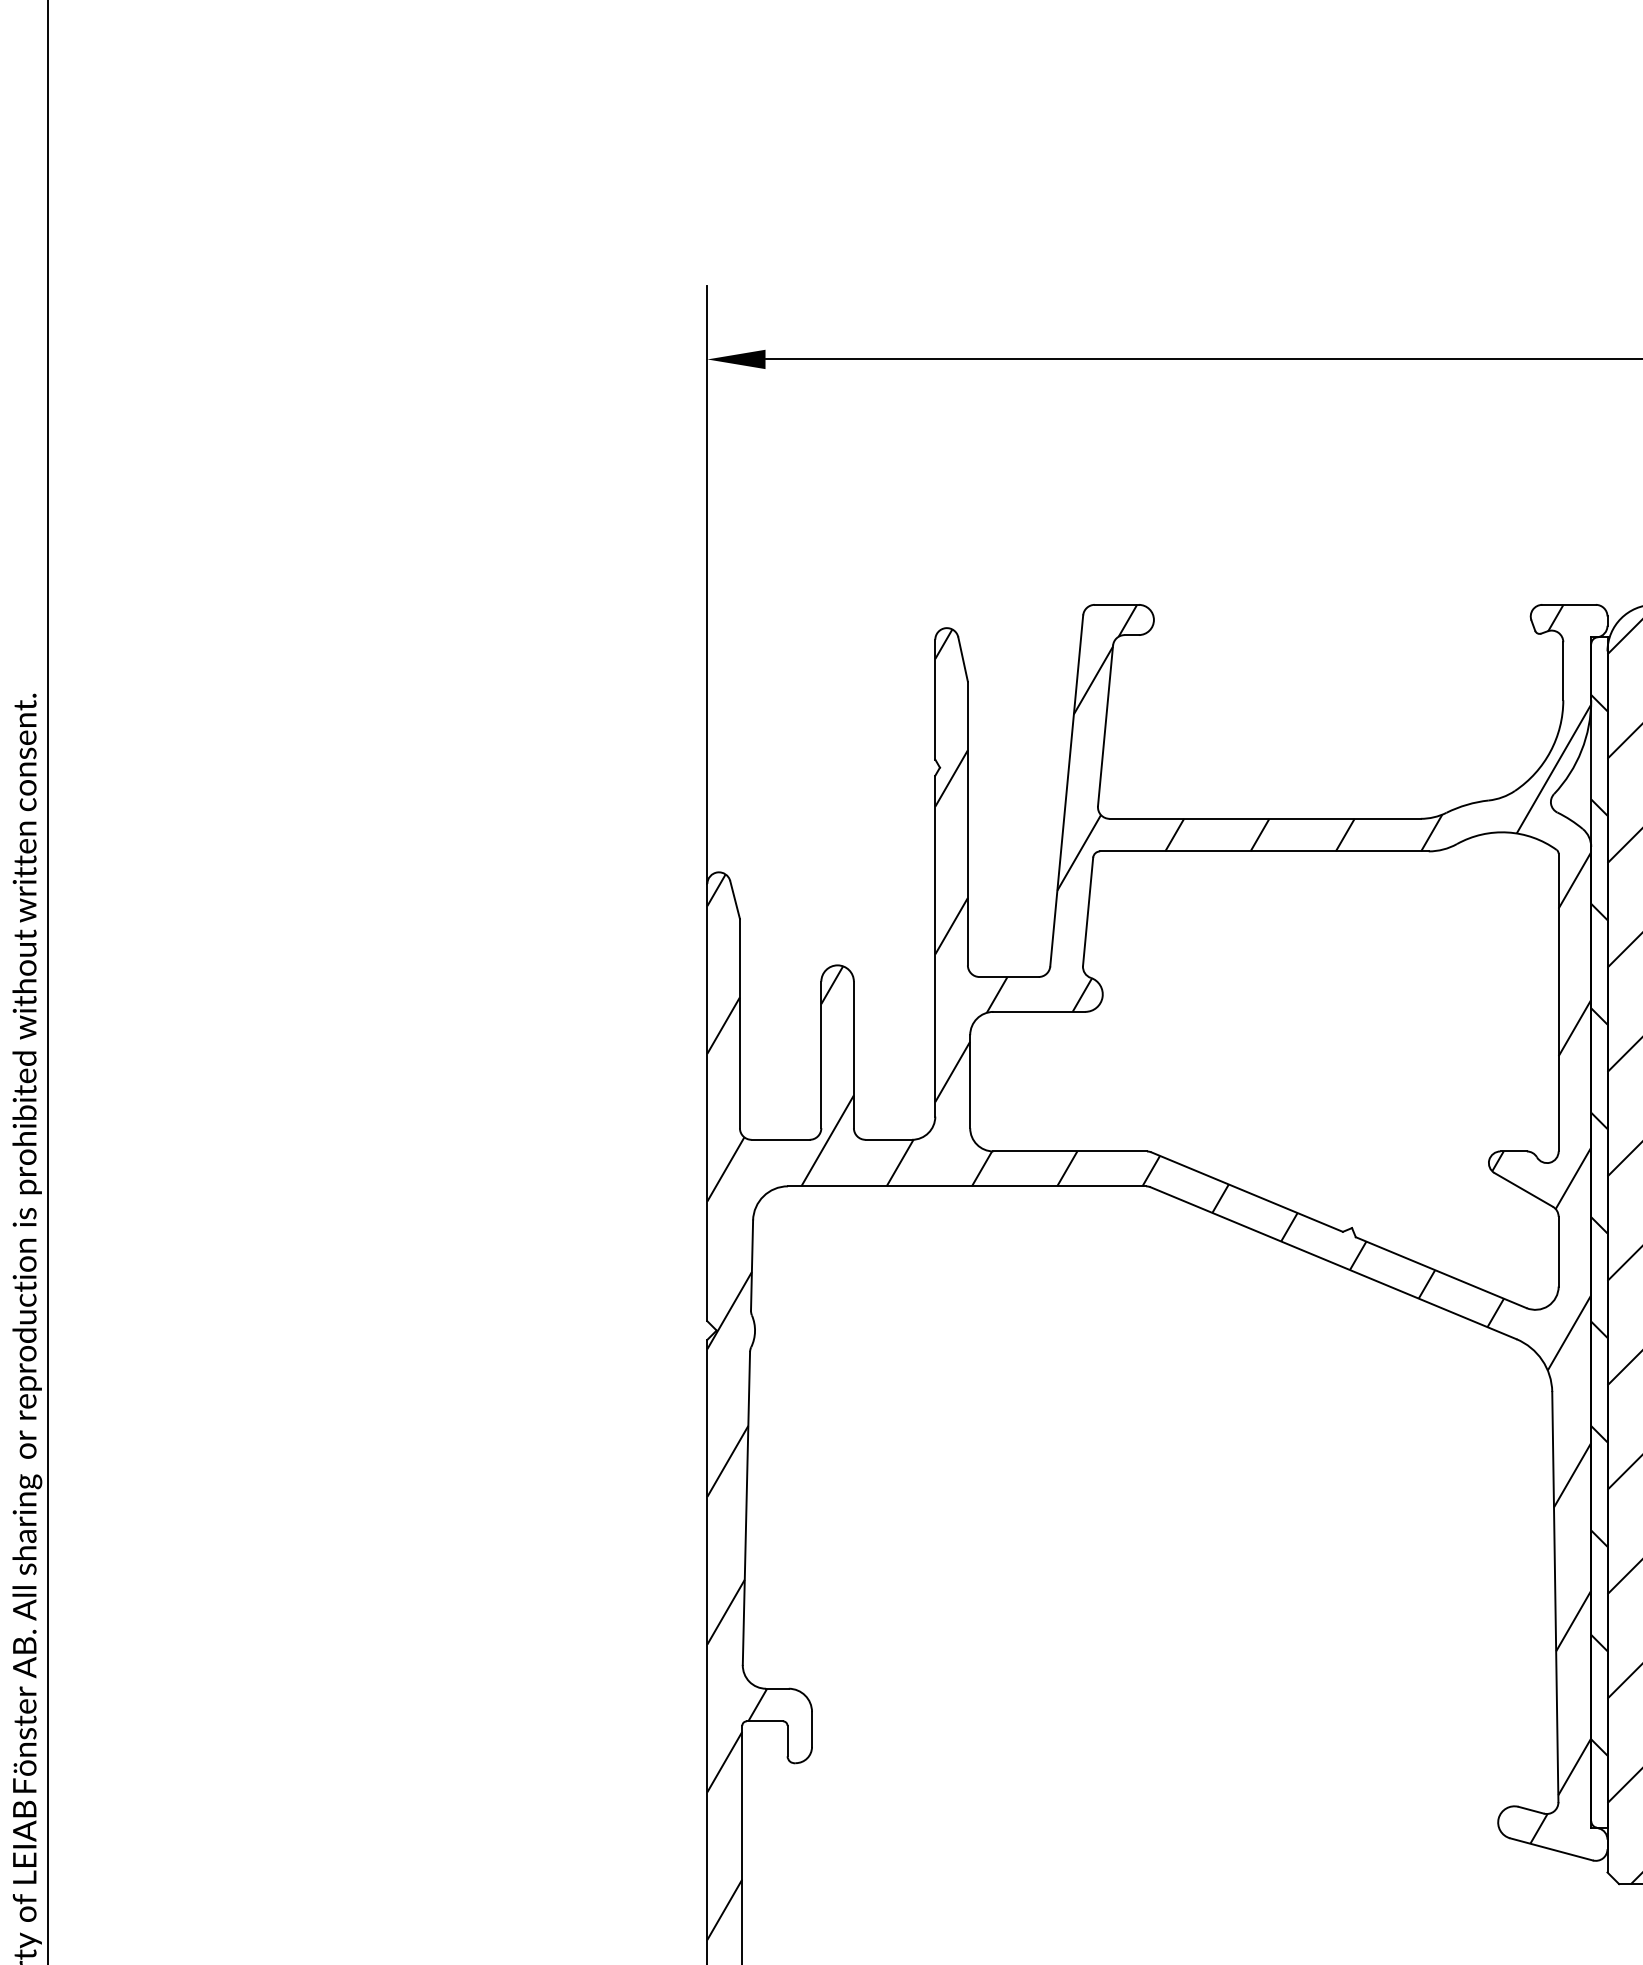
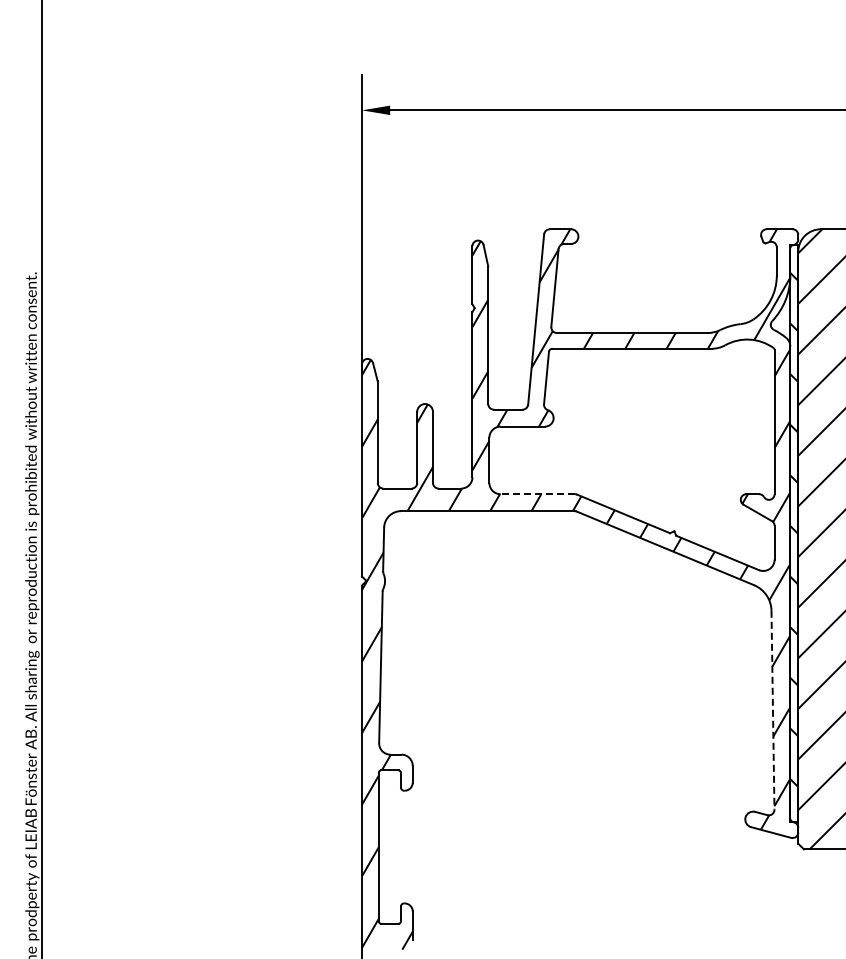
line: (1069, 1152) -> (537, 494), solid -> dashed
line: (1554, 1597) -> (772, 710), solid -> dashed

